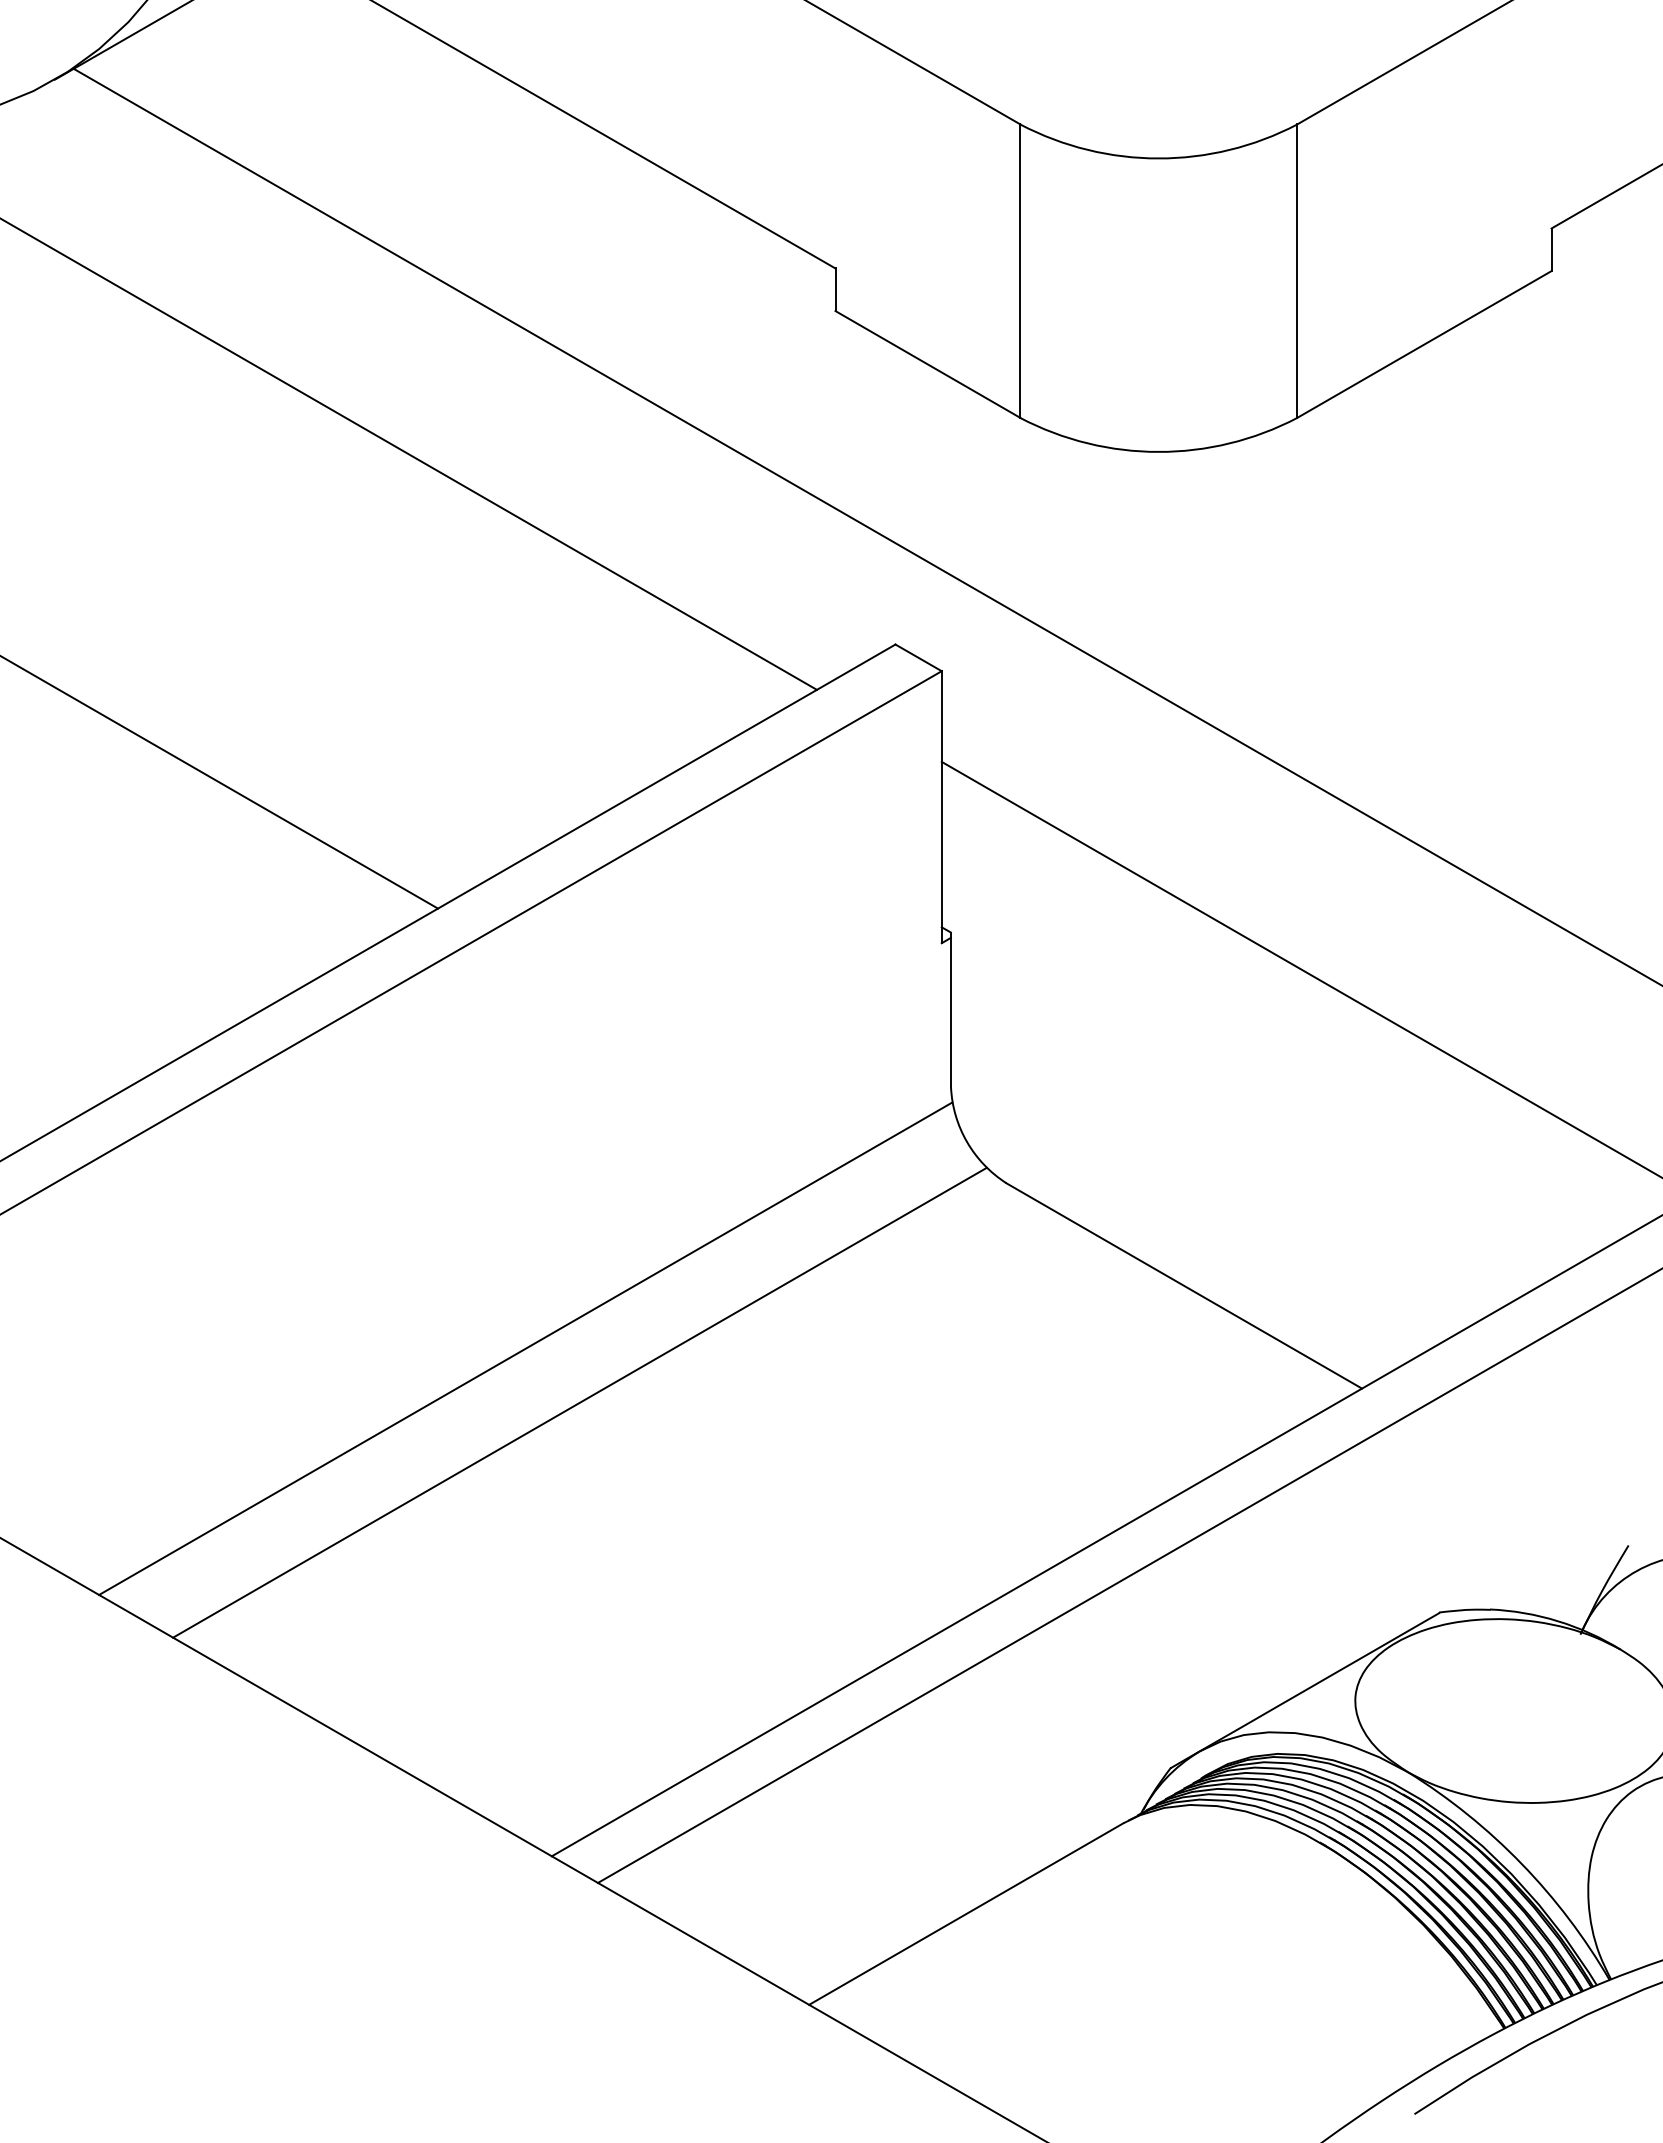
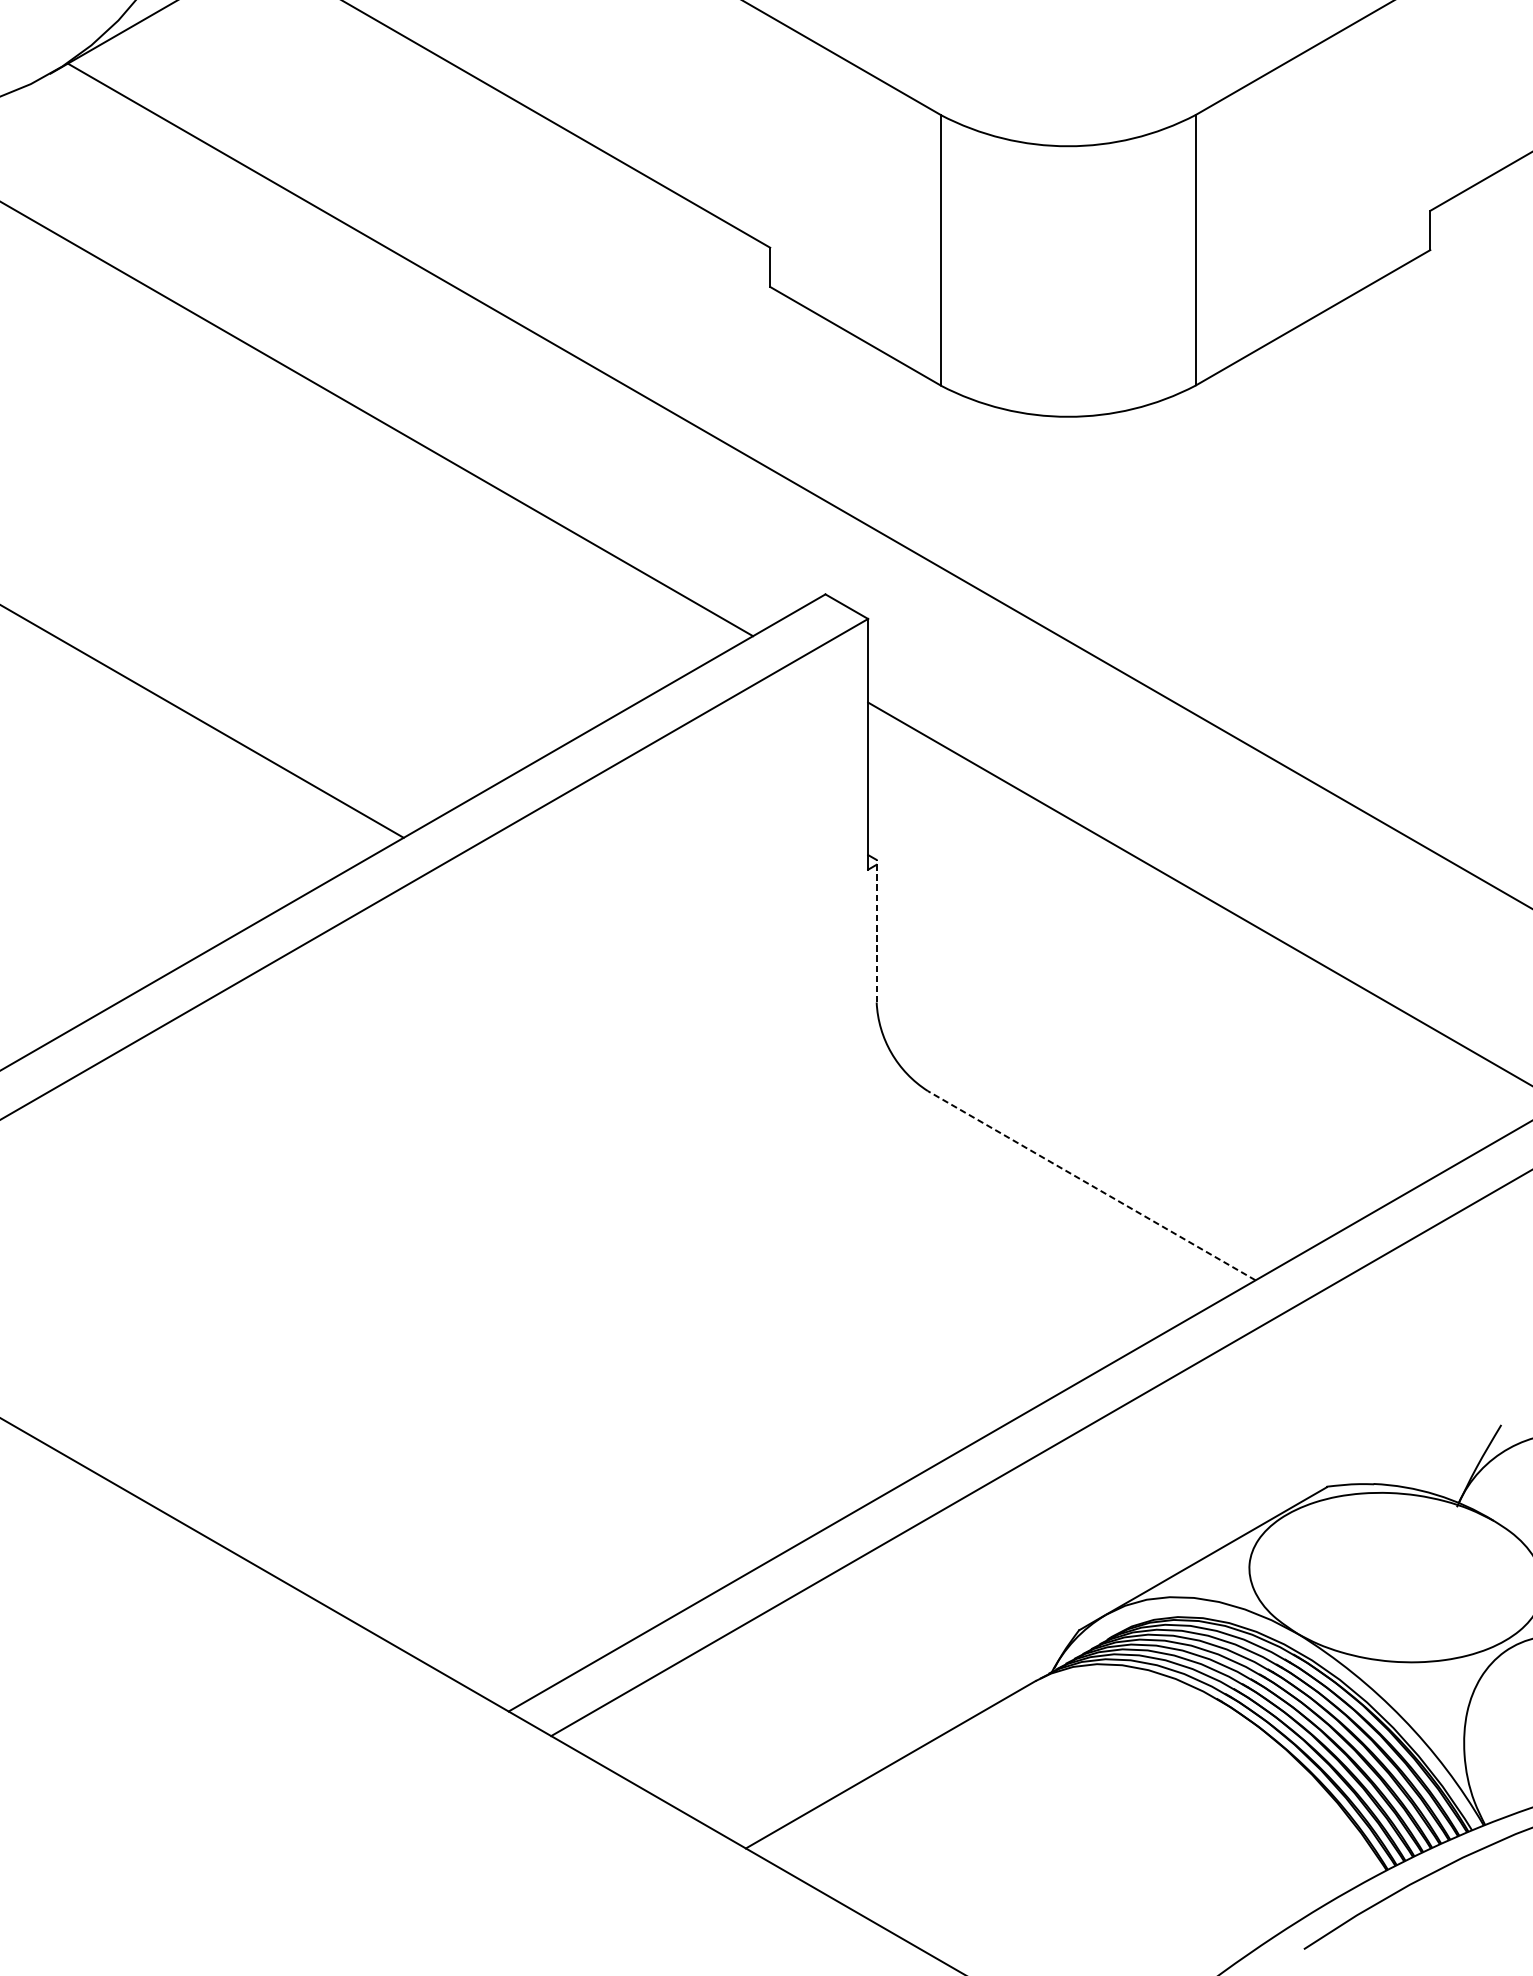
line: (950, 1009) -> (876, 930), solid -> dashed
line: (1183, 1285) -> (1091, 1185), solid -> dashed
line: (525, 1348) -> (484, 1243), removed
line: (579, 1402) -> (534, 1293), removed

